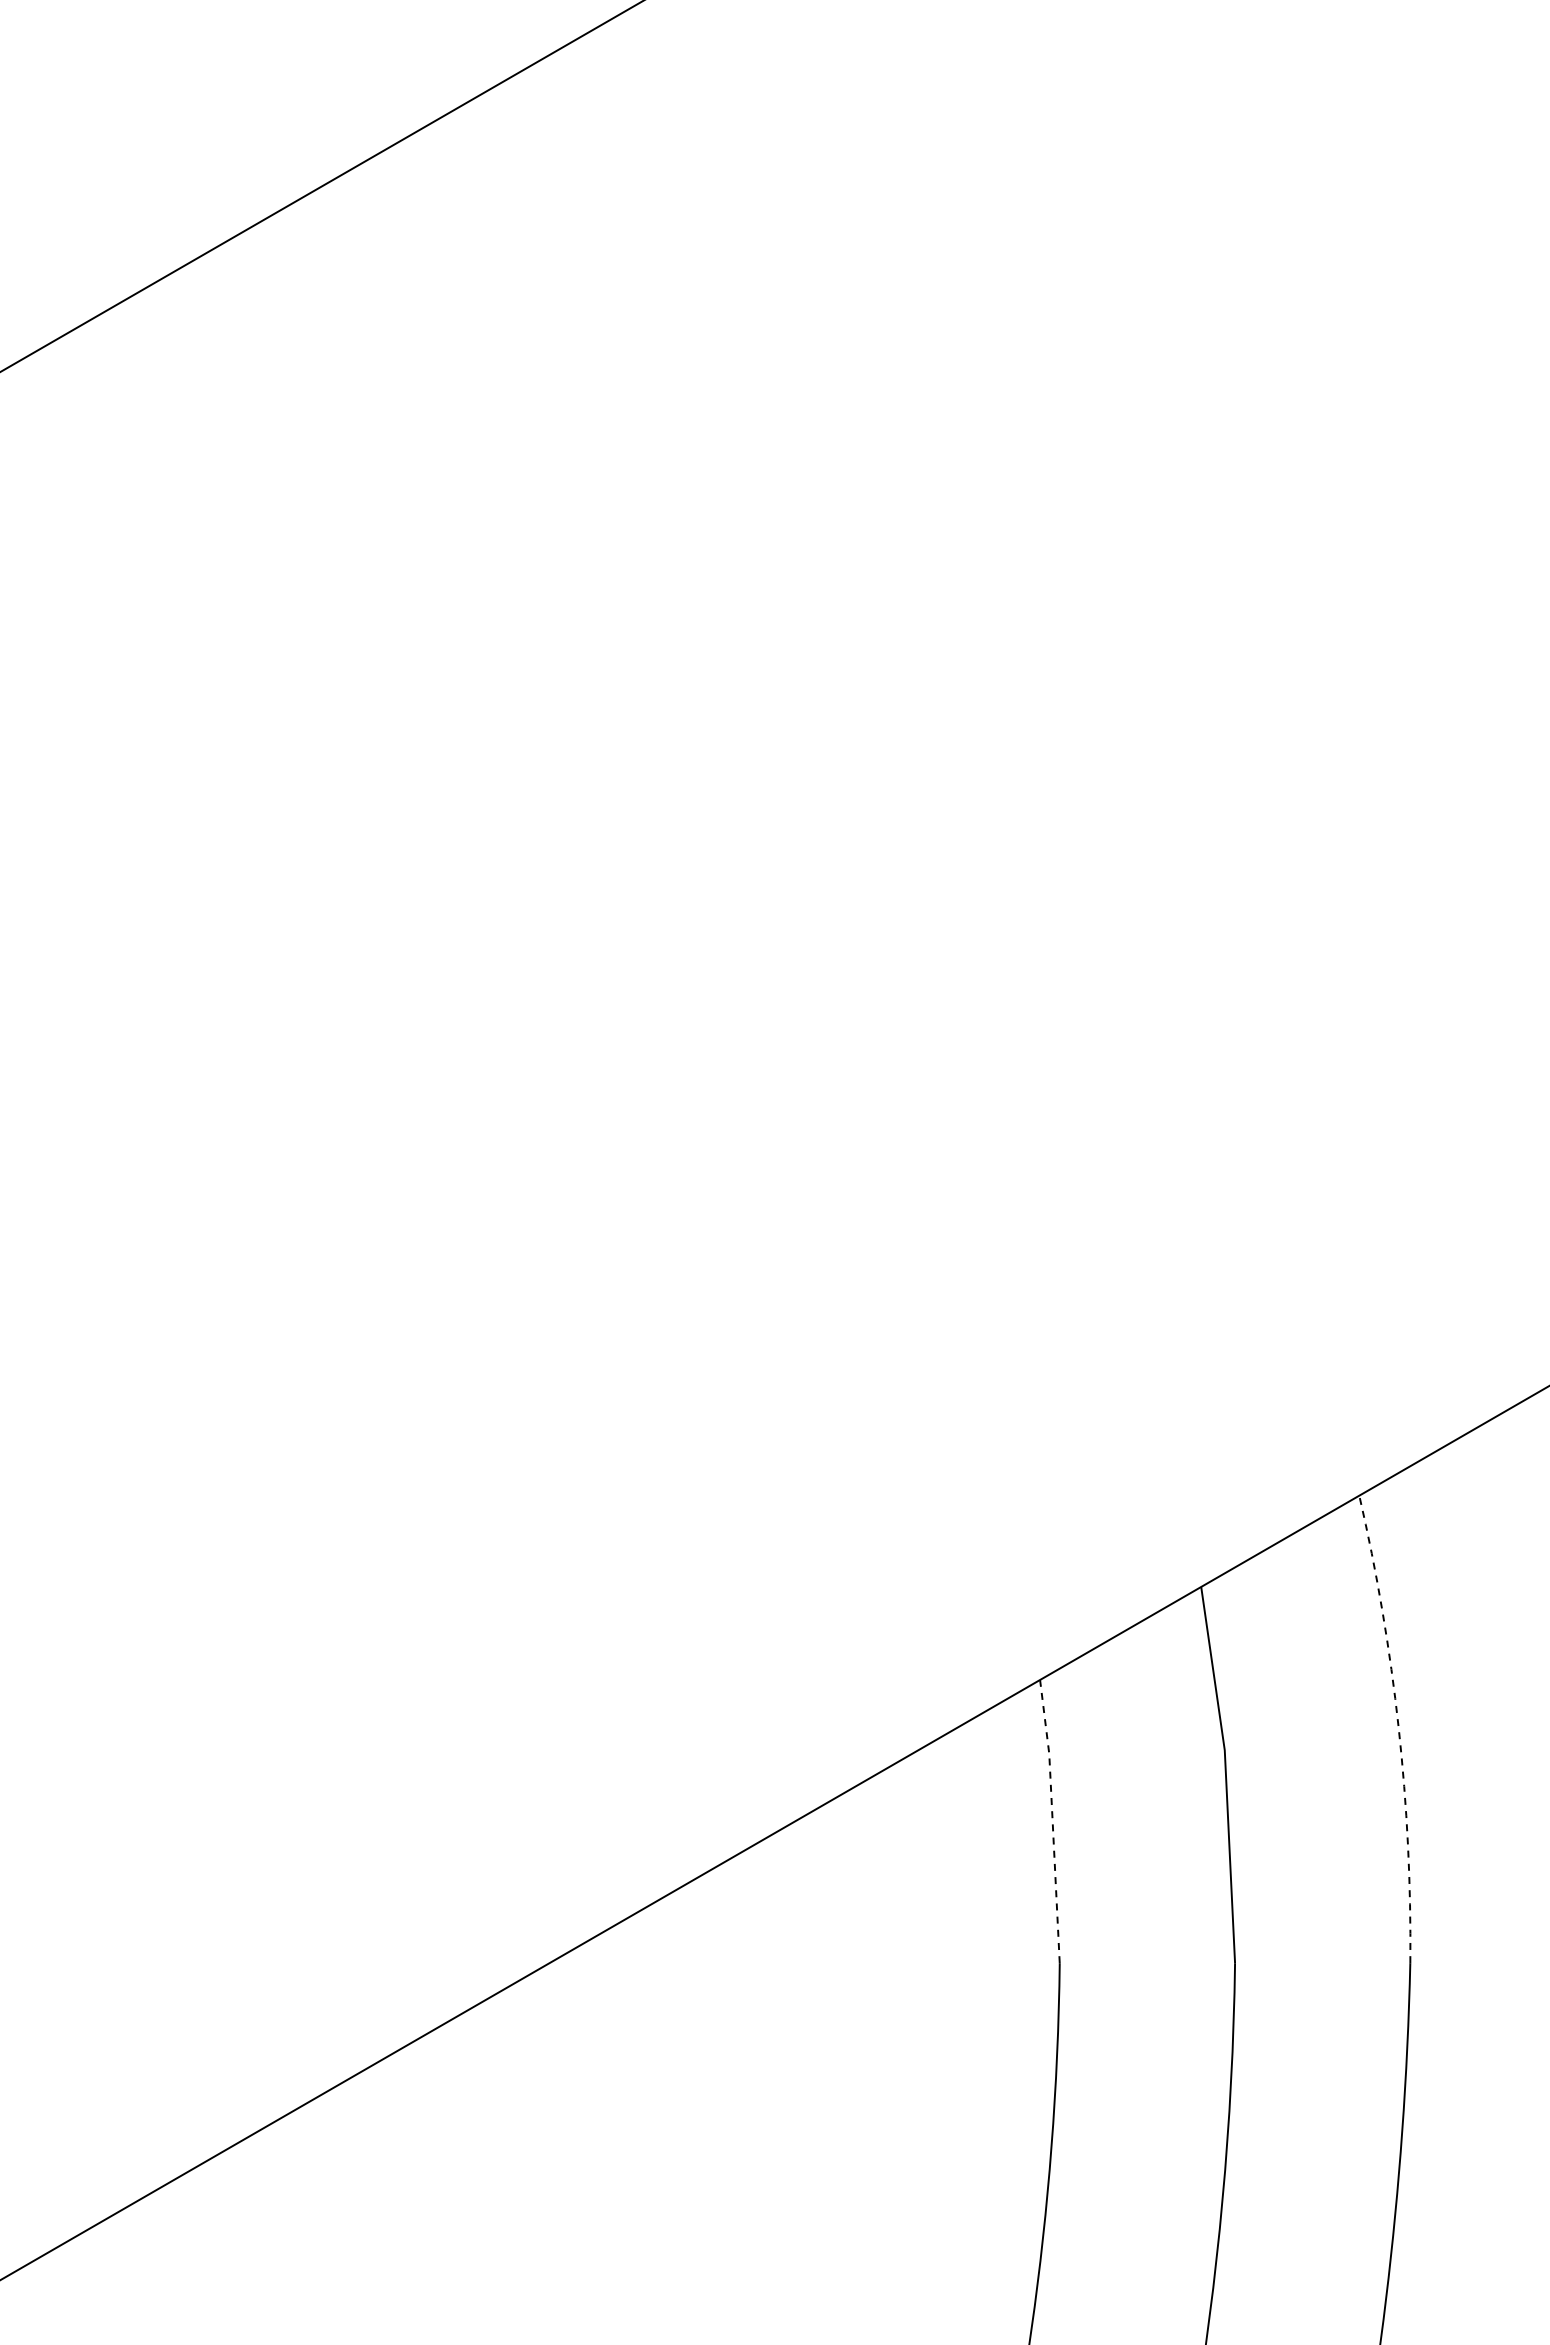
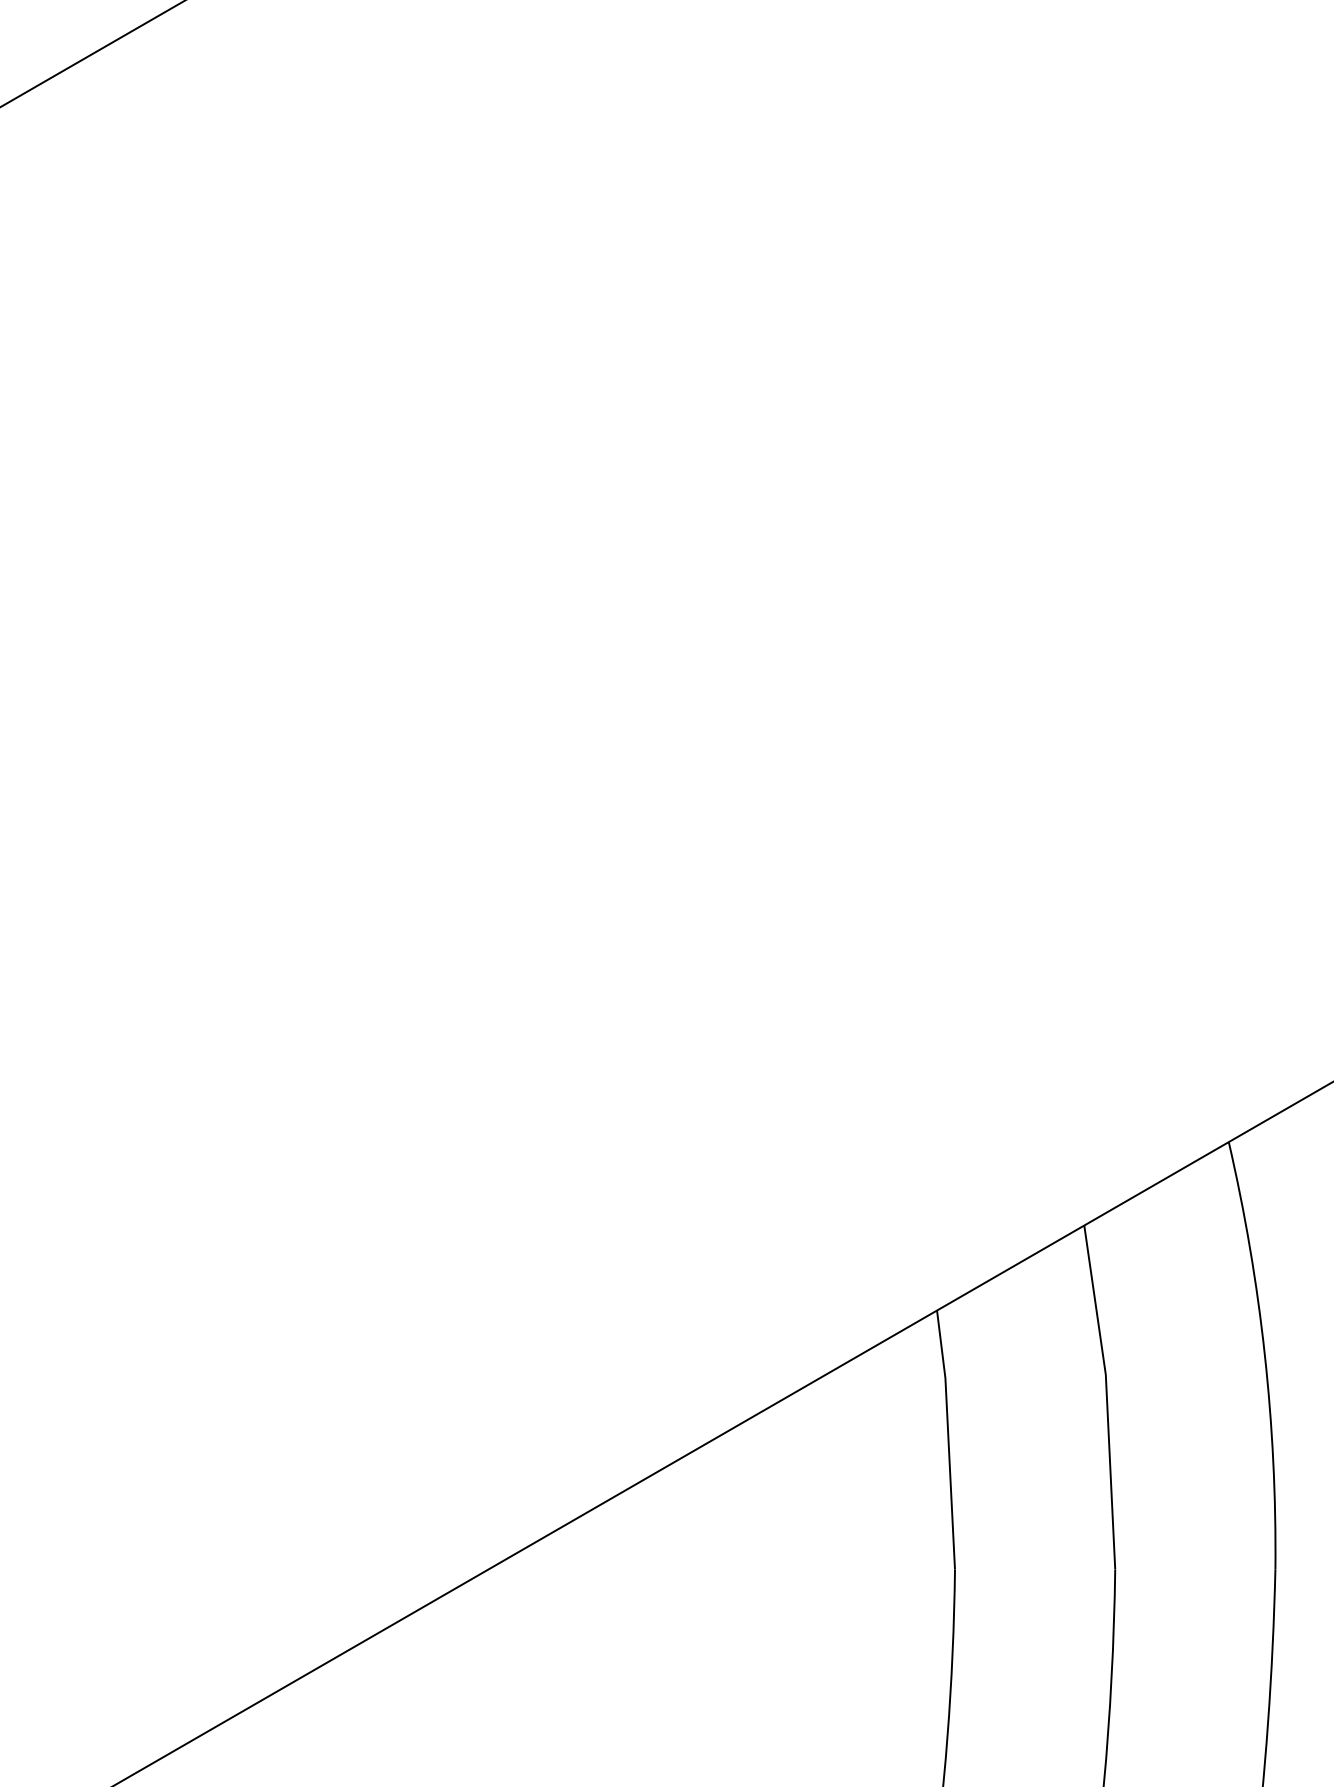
arc: (1398, 1727) -> (1264, 1353), dashed -> solid
line: (1052, 1820) -> (948, 1438), dashed -> solid

